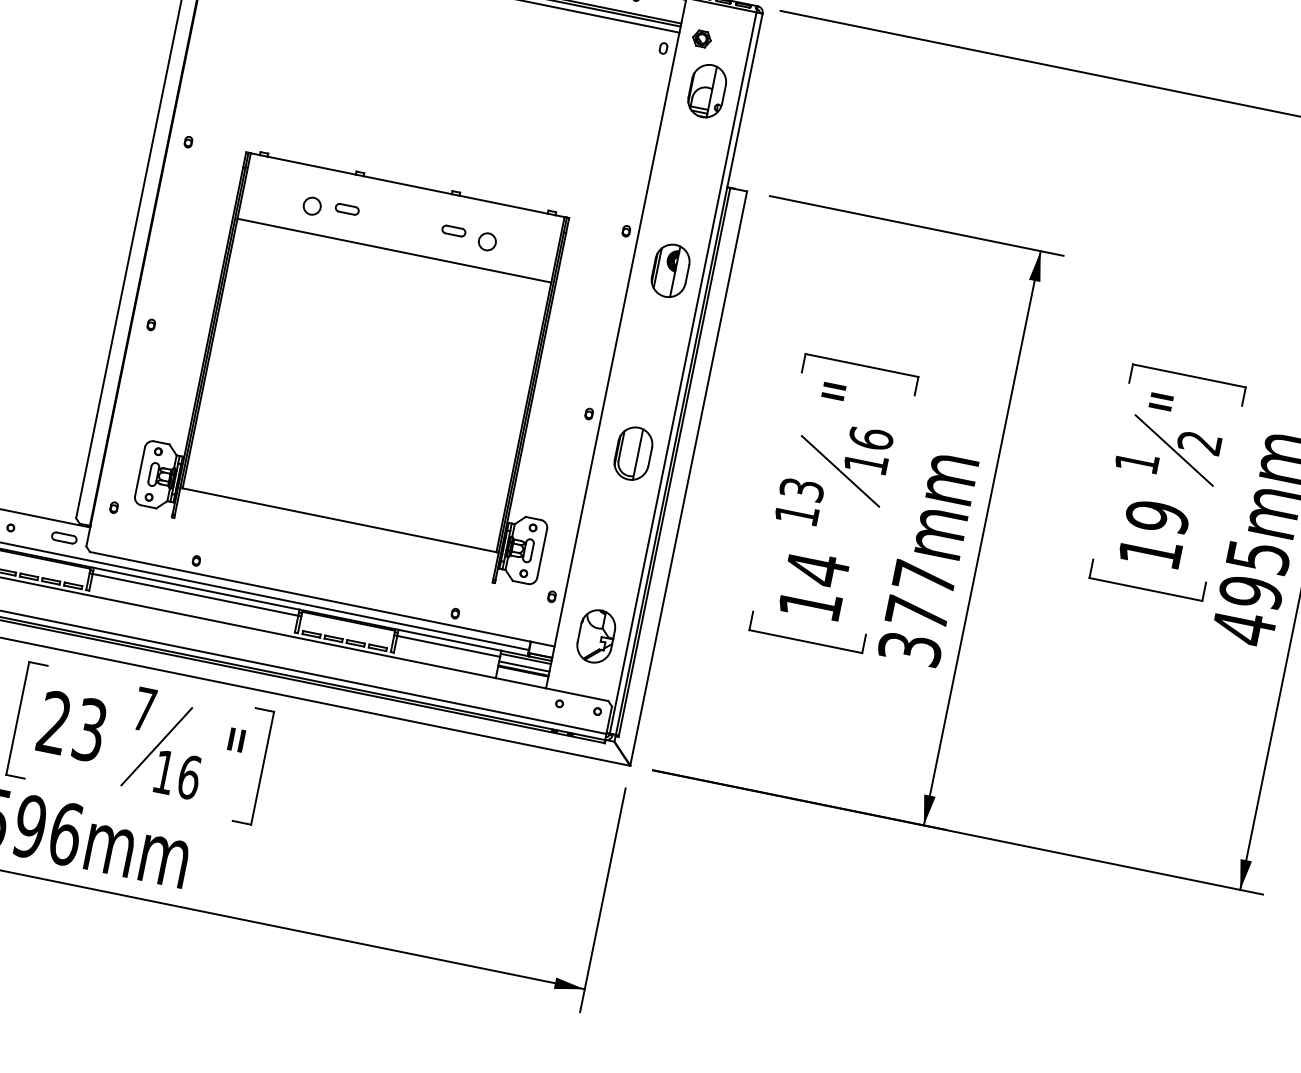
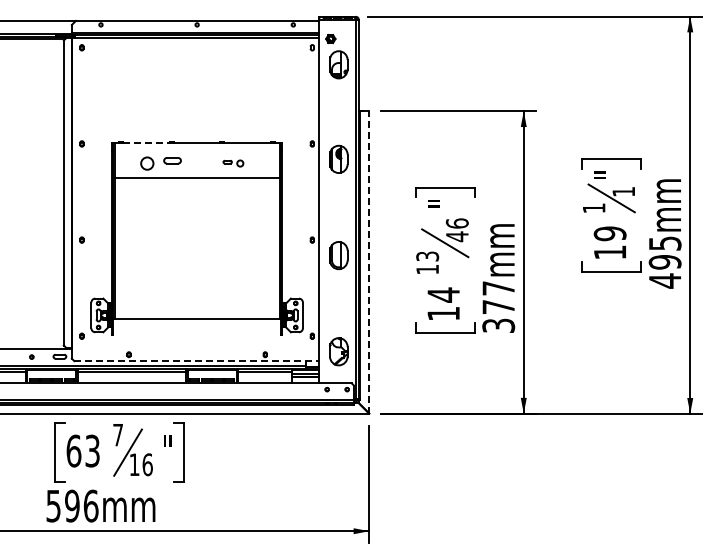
line: (313, 166) -> (147, 143), solid -> dashed
part: (330, 209) -> (160, 163), size x1.4
part: (468, 237) -> (233, 163), size x0.7
text: (1199, 441) -> (623, 191), 2 -> 1
text: (866, 463) -> (457, 236), 16 -> 46
line: (689, 476) -> (369, 261), solid -> dashed
line: (323, 600) -> (197, 361), solid -> dashed
text: (53, 721) -> (73, 450), 23 -> 63

